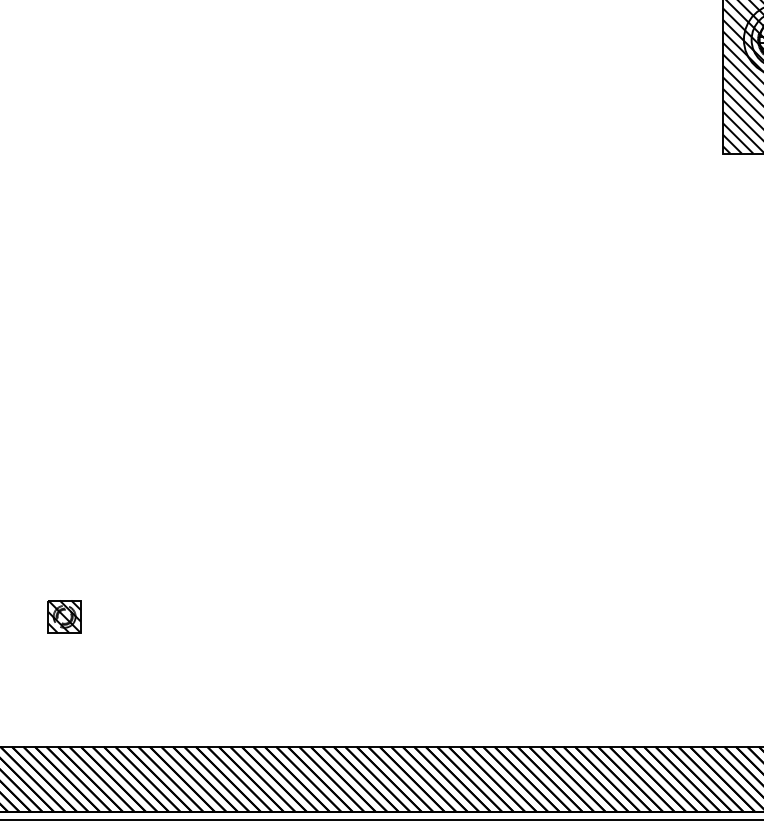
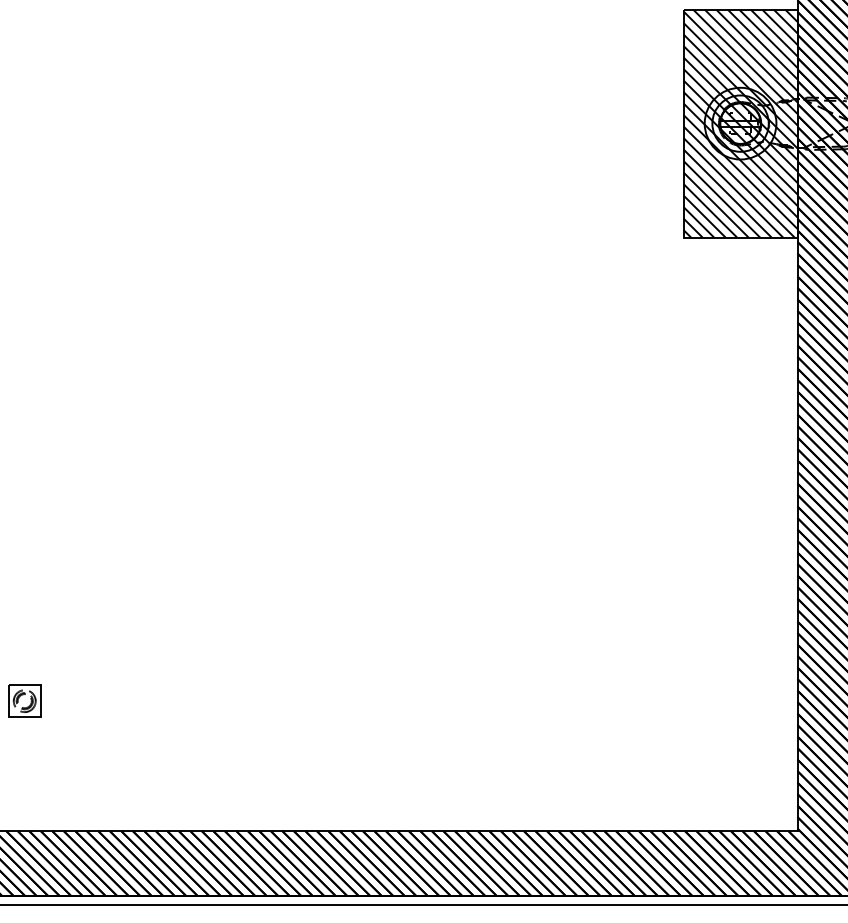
hatch: (64, 616) -> (24, 700), removed

